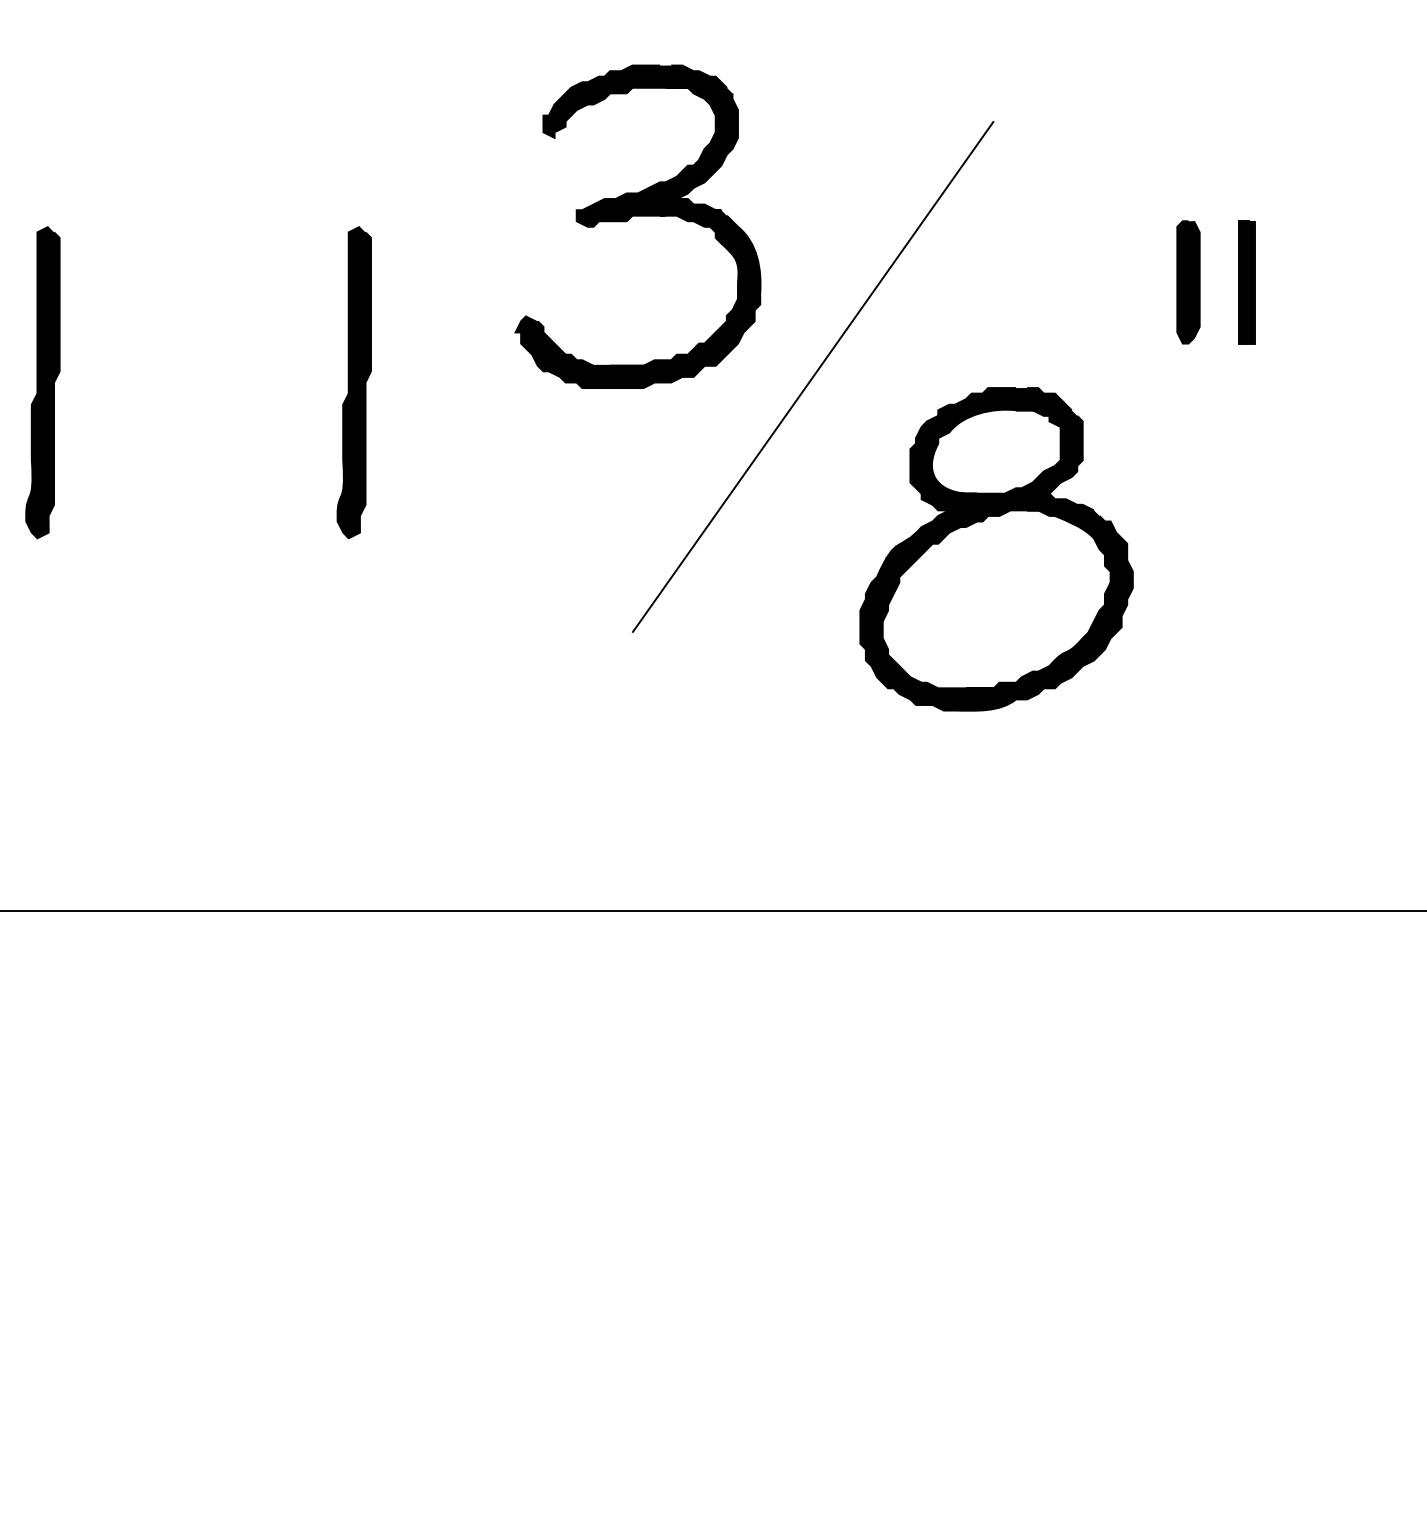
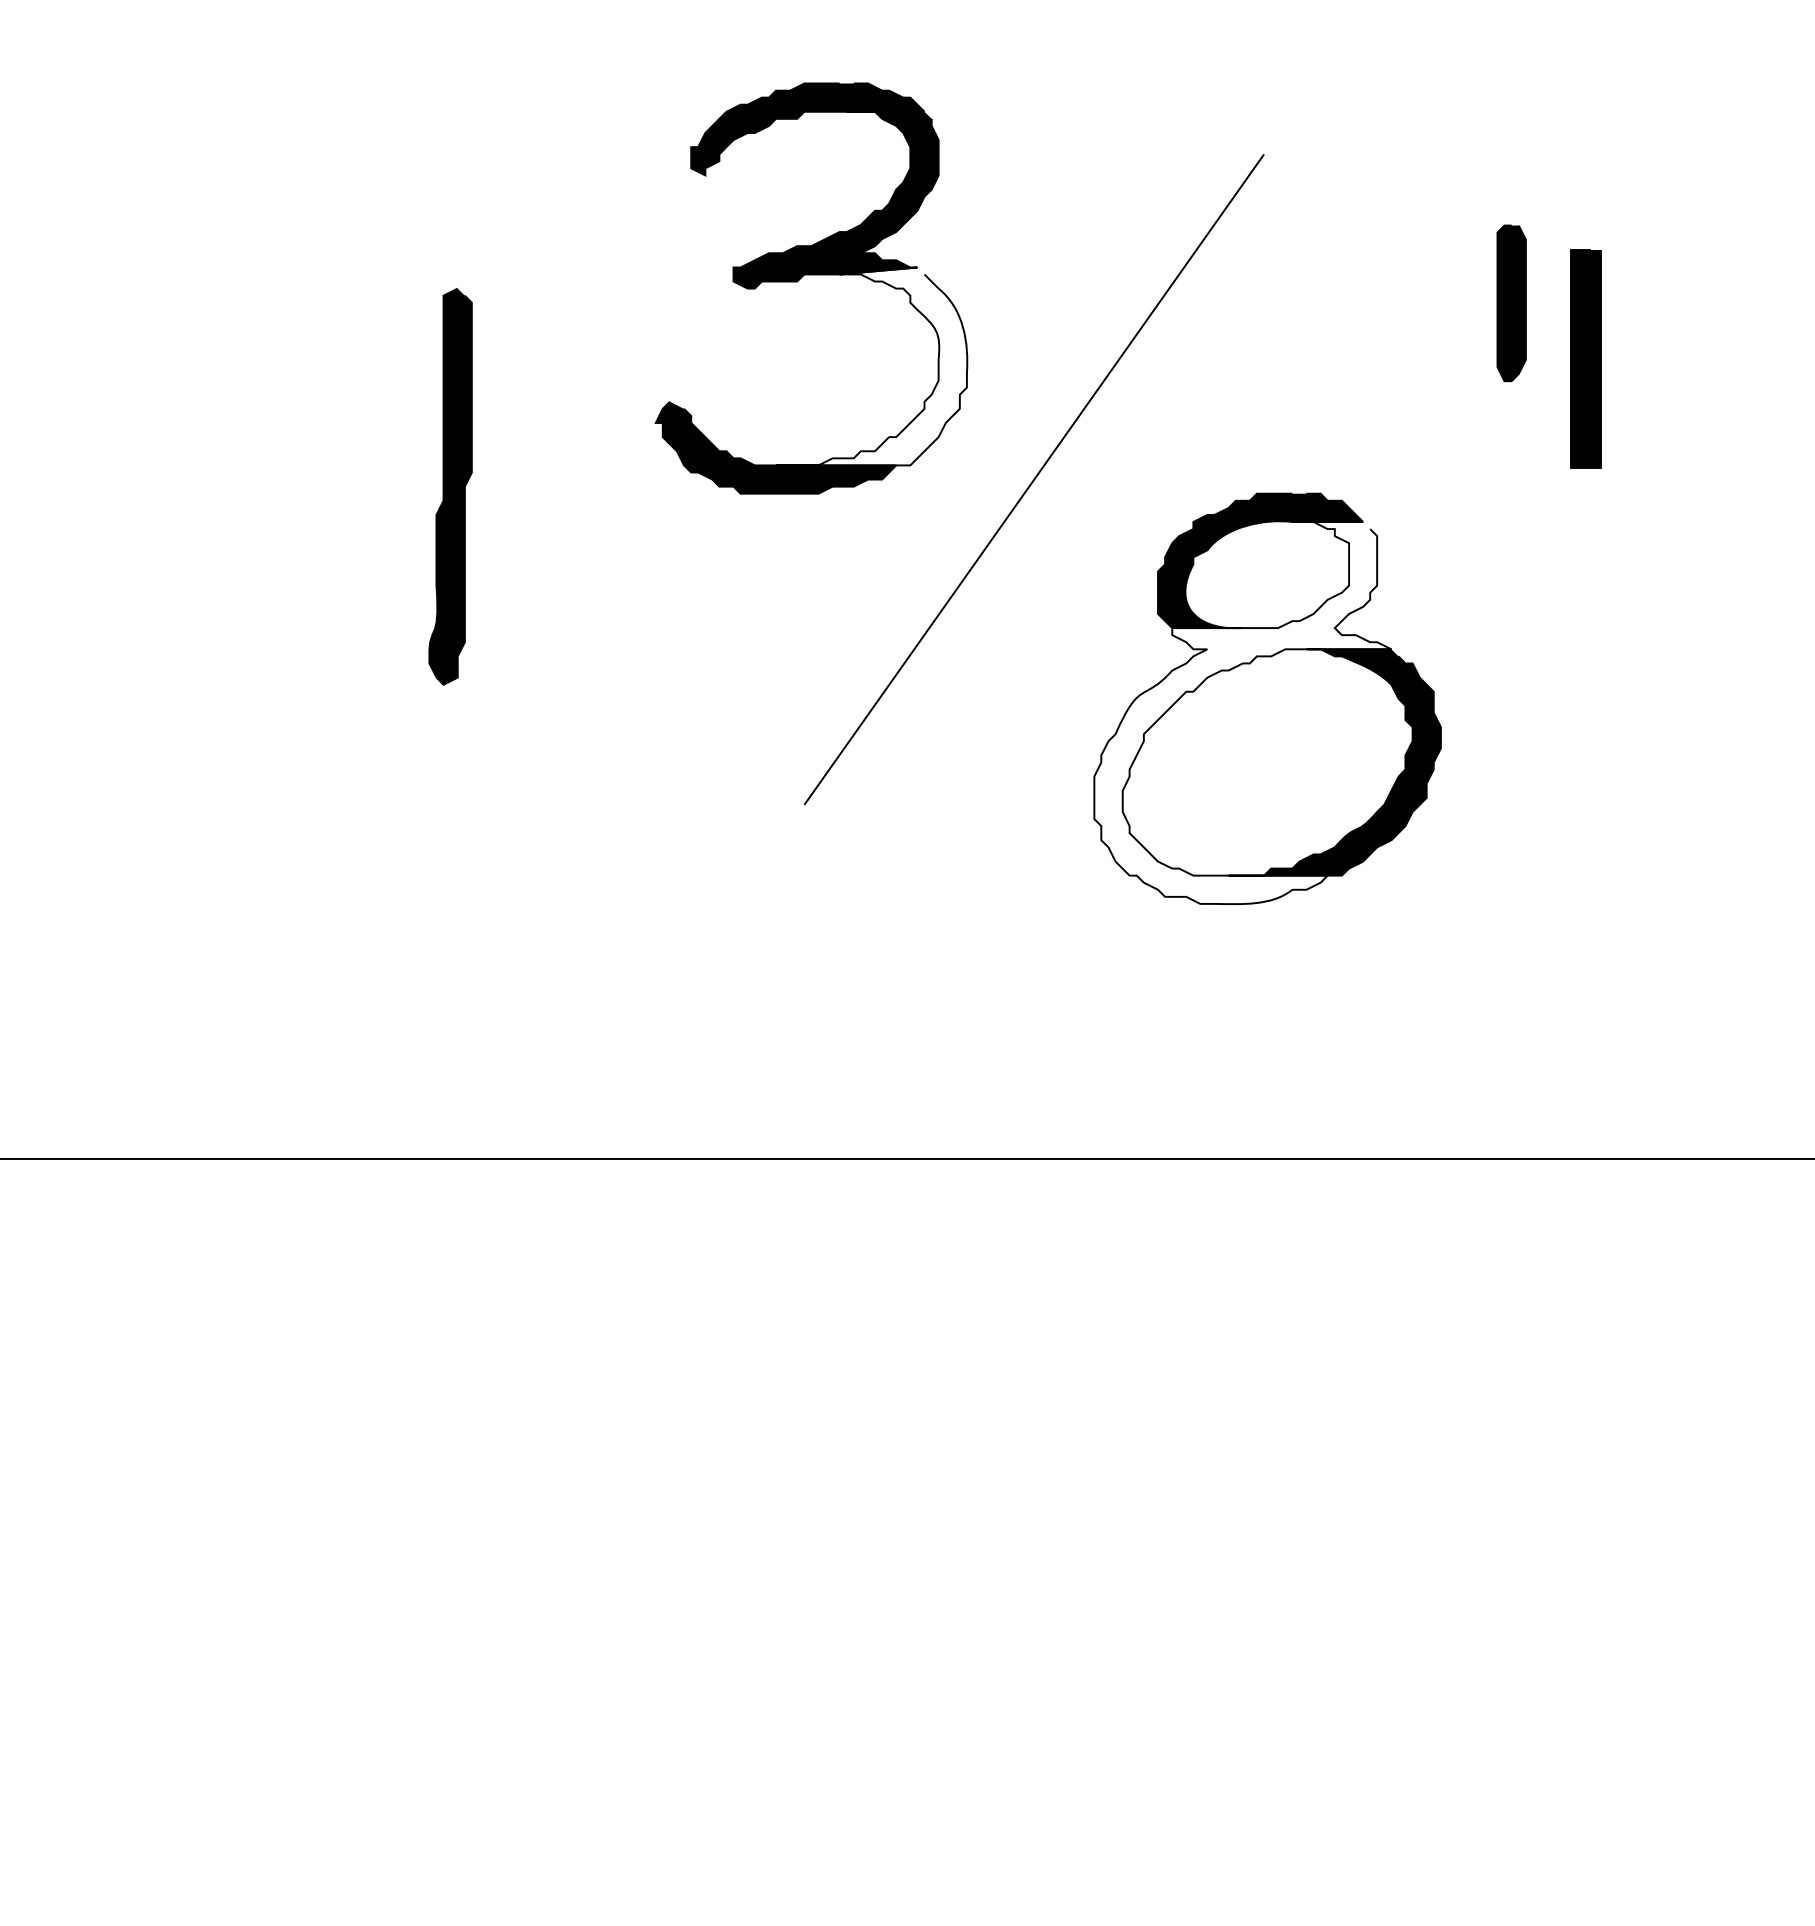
part: (1188, 282) -> (1511, 303), moved
part: (1246, 282) -> (1585, 359), size x1.4
fill: (685, 287) -> (871, 365), removed
part: (42, 382) -> (53, 486), removed
fill: (976, 560) -> (1242, 713), removed

